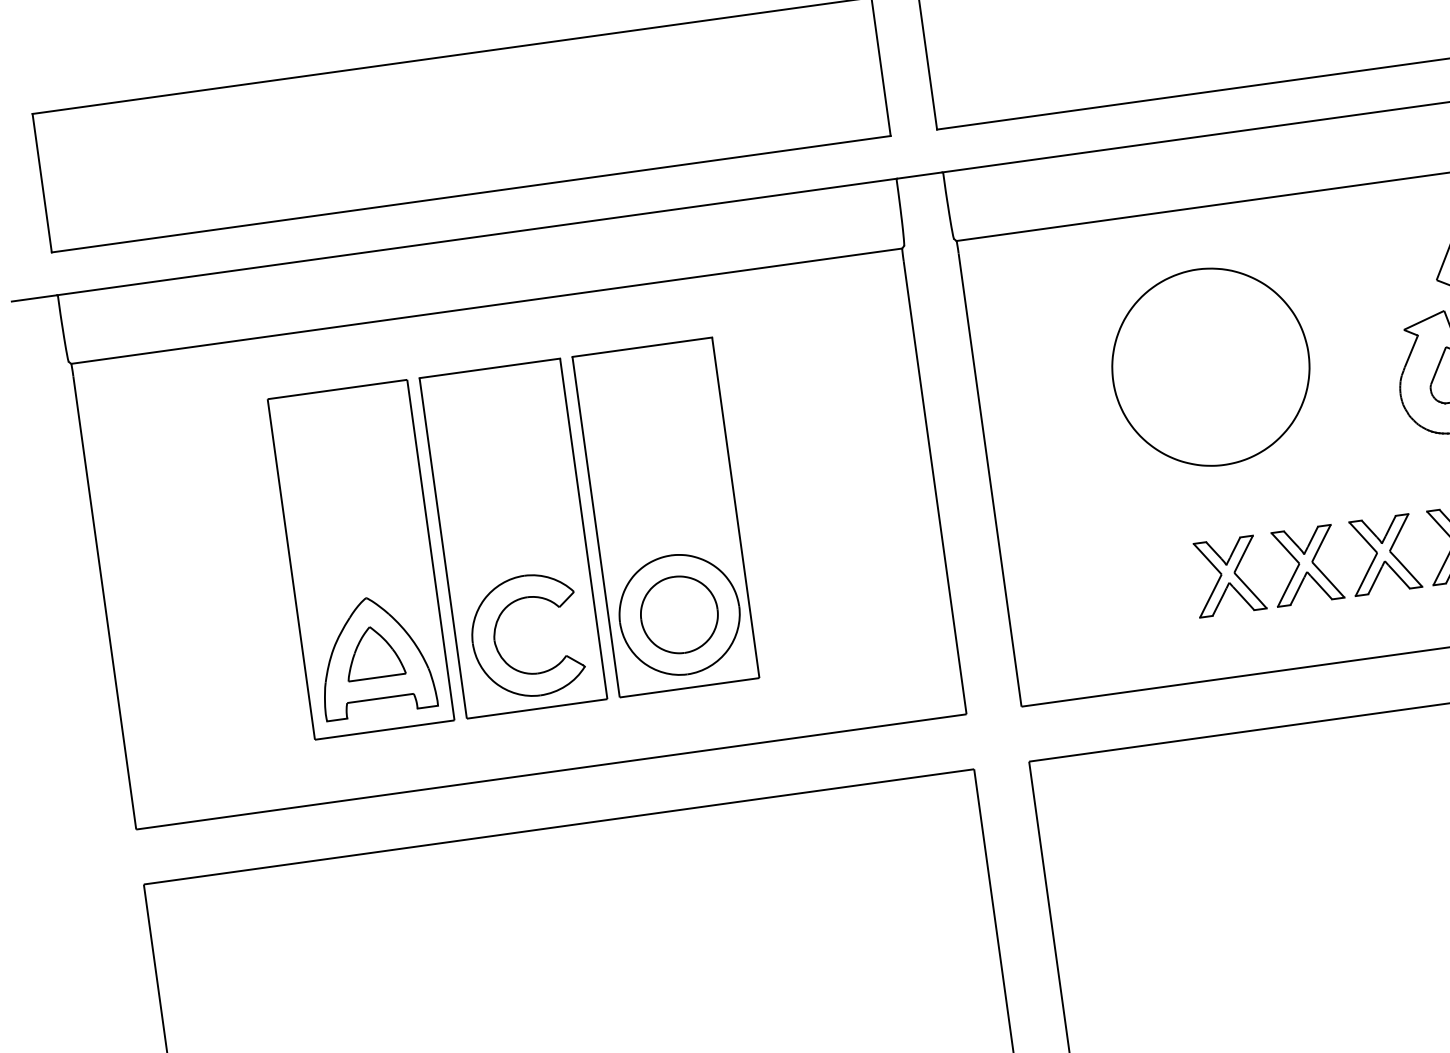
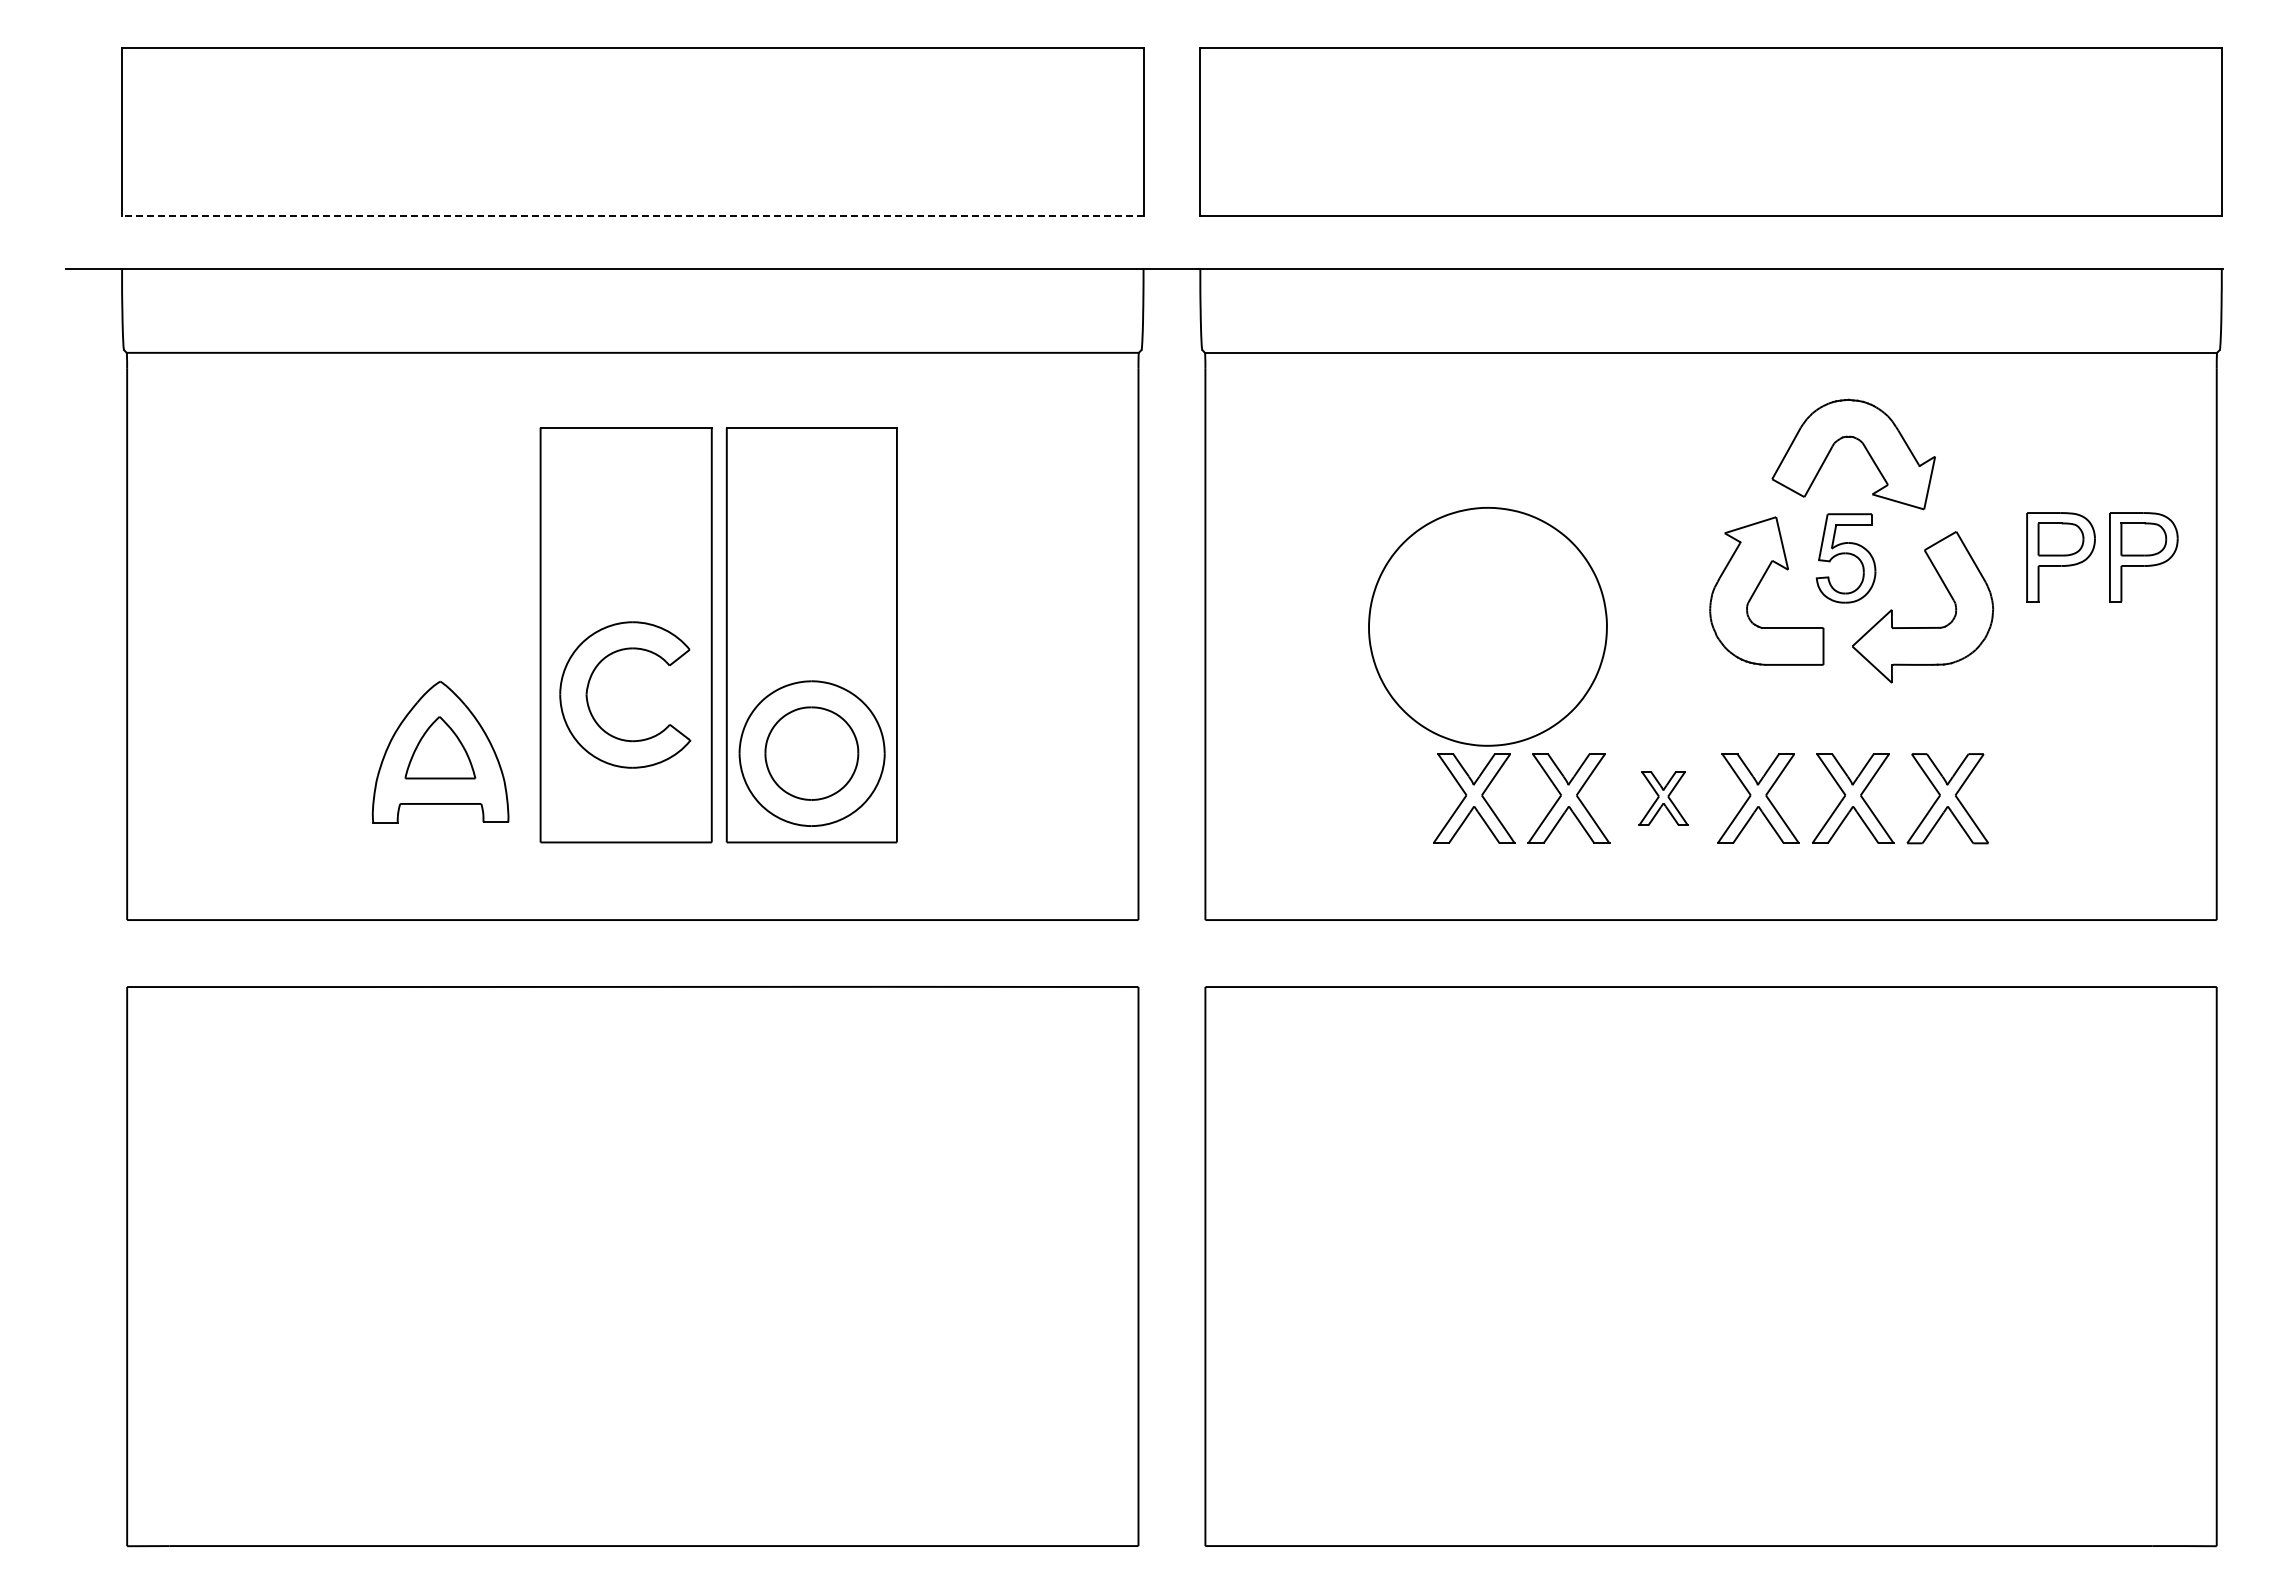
line: (470, 194) -> (632, 216), solid -> dashed
part: (1210, 367) -> (1487, 626), moved
part: (1383, 554) -> (1663, 798), size x0.6
part: (360, 559) -> (440, 634), removed
part: (495, 636) -> (588, 689), moved

